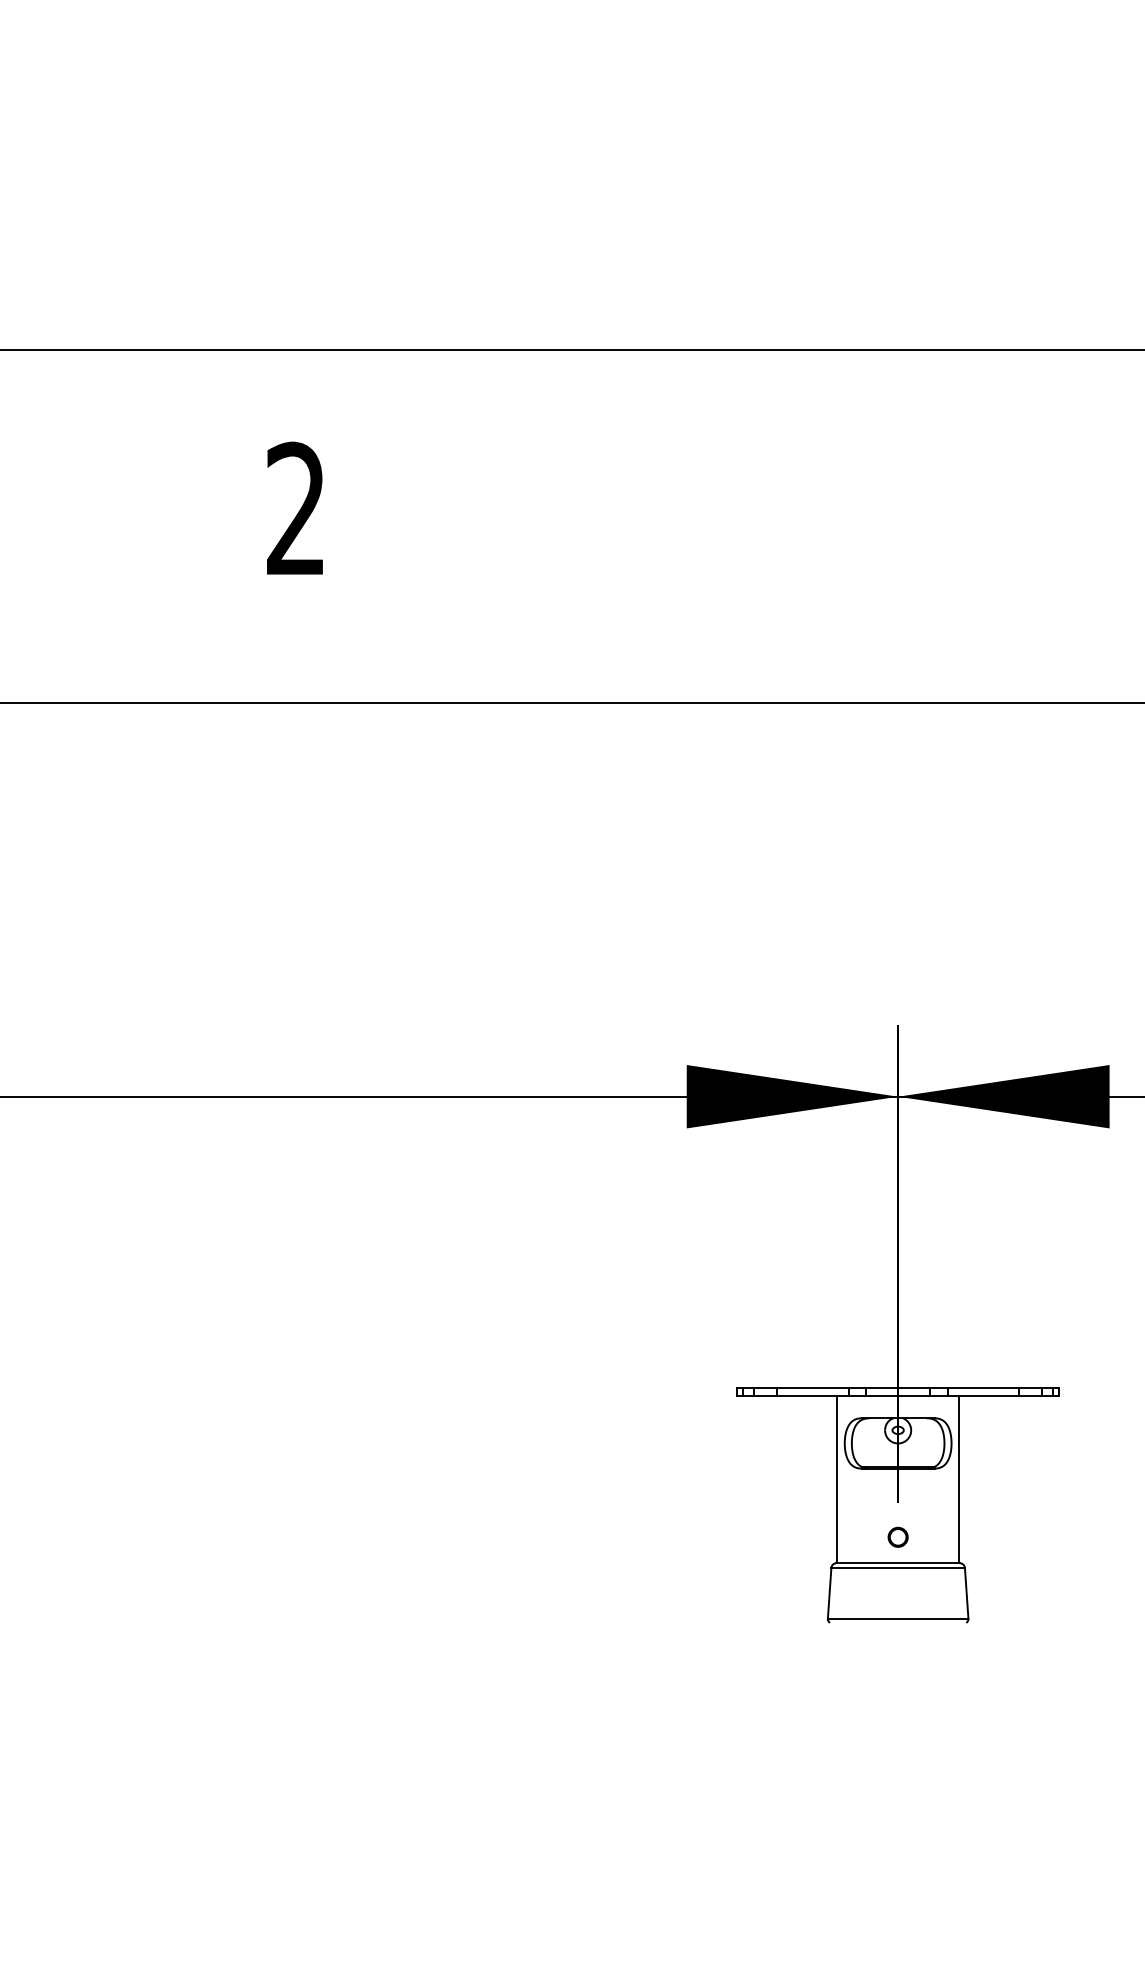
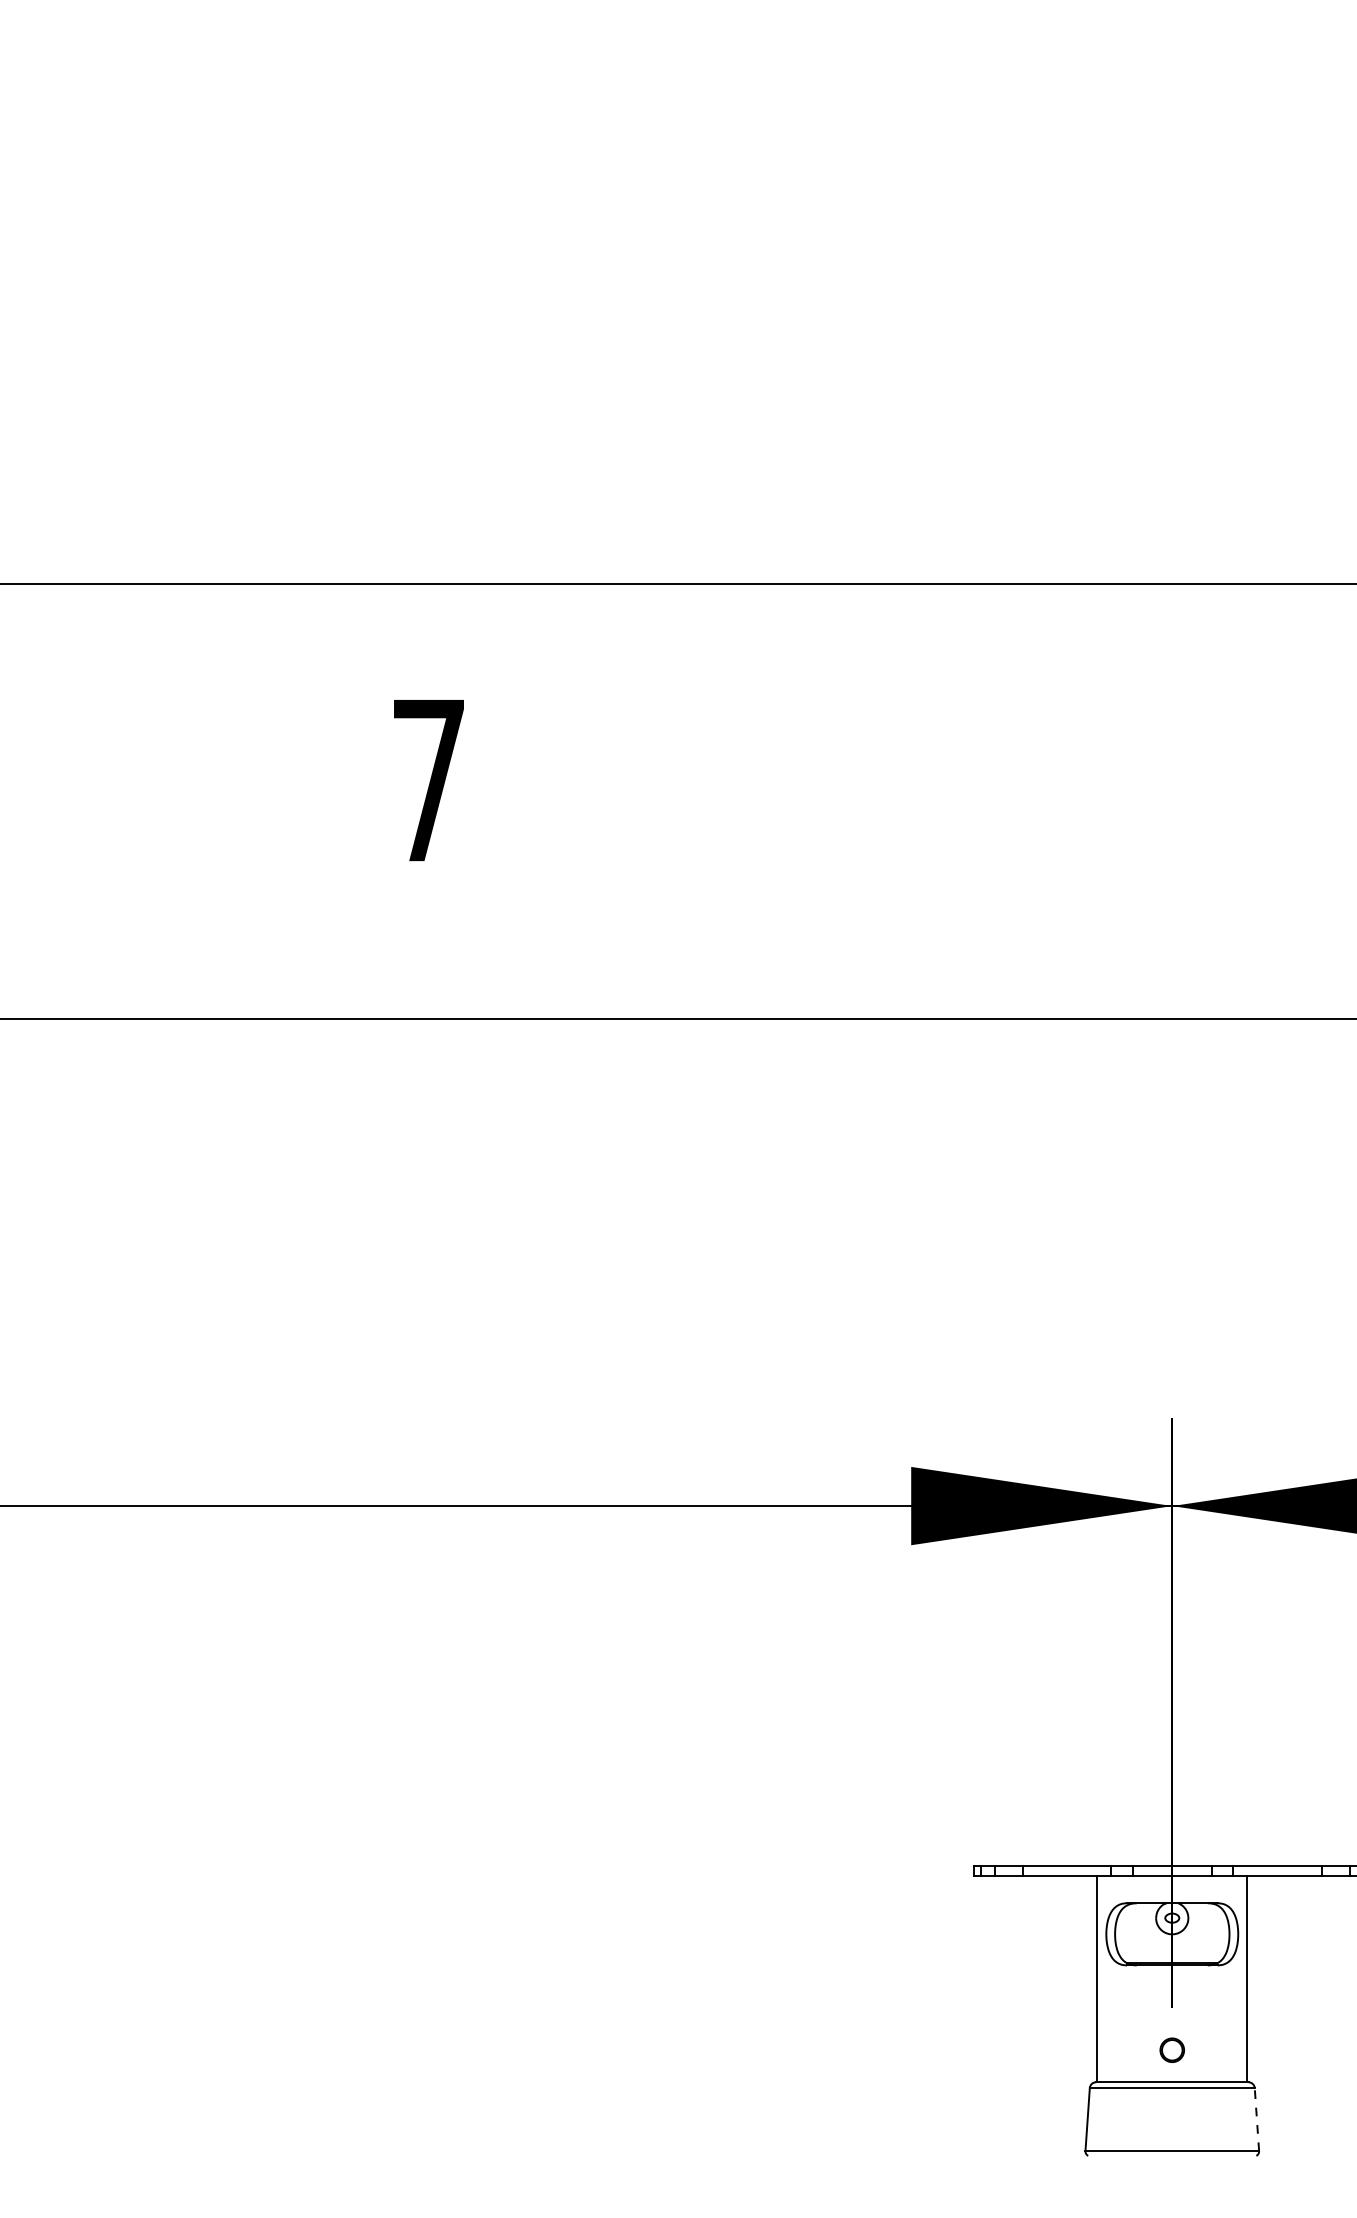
text: (295, 507) -> (427, 778), 2 -> 7
line: (966, 1593) -> (1256, 2119), solid -> dashed

